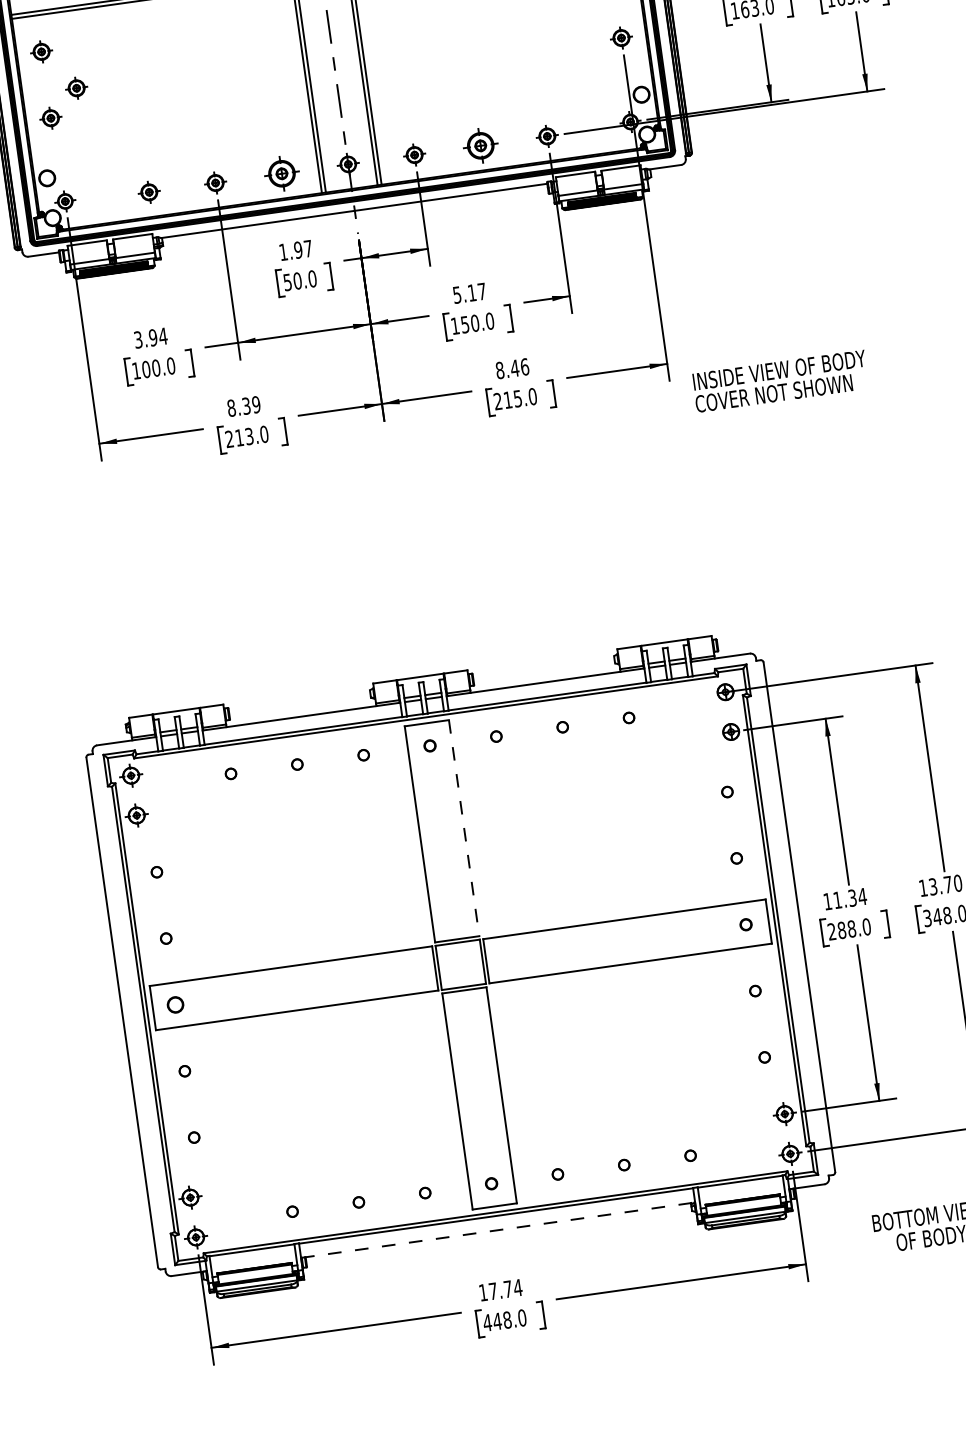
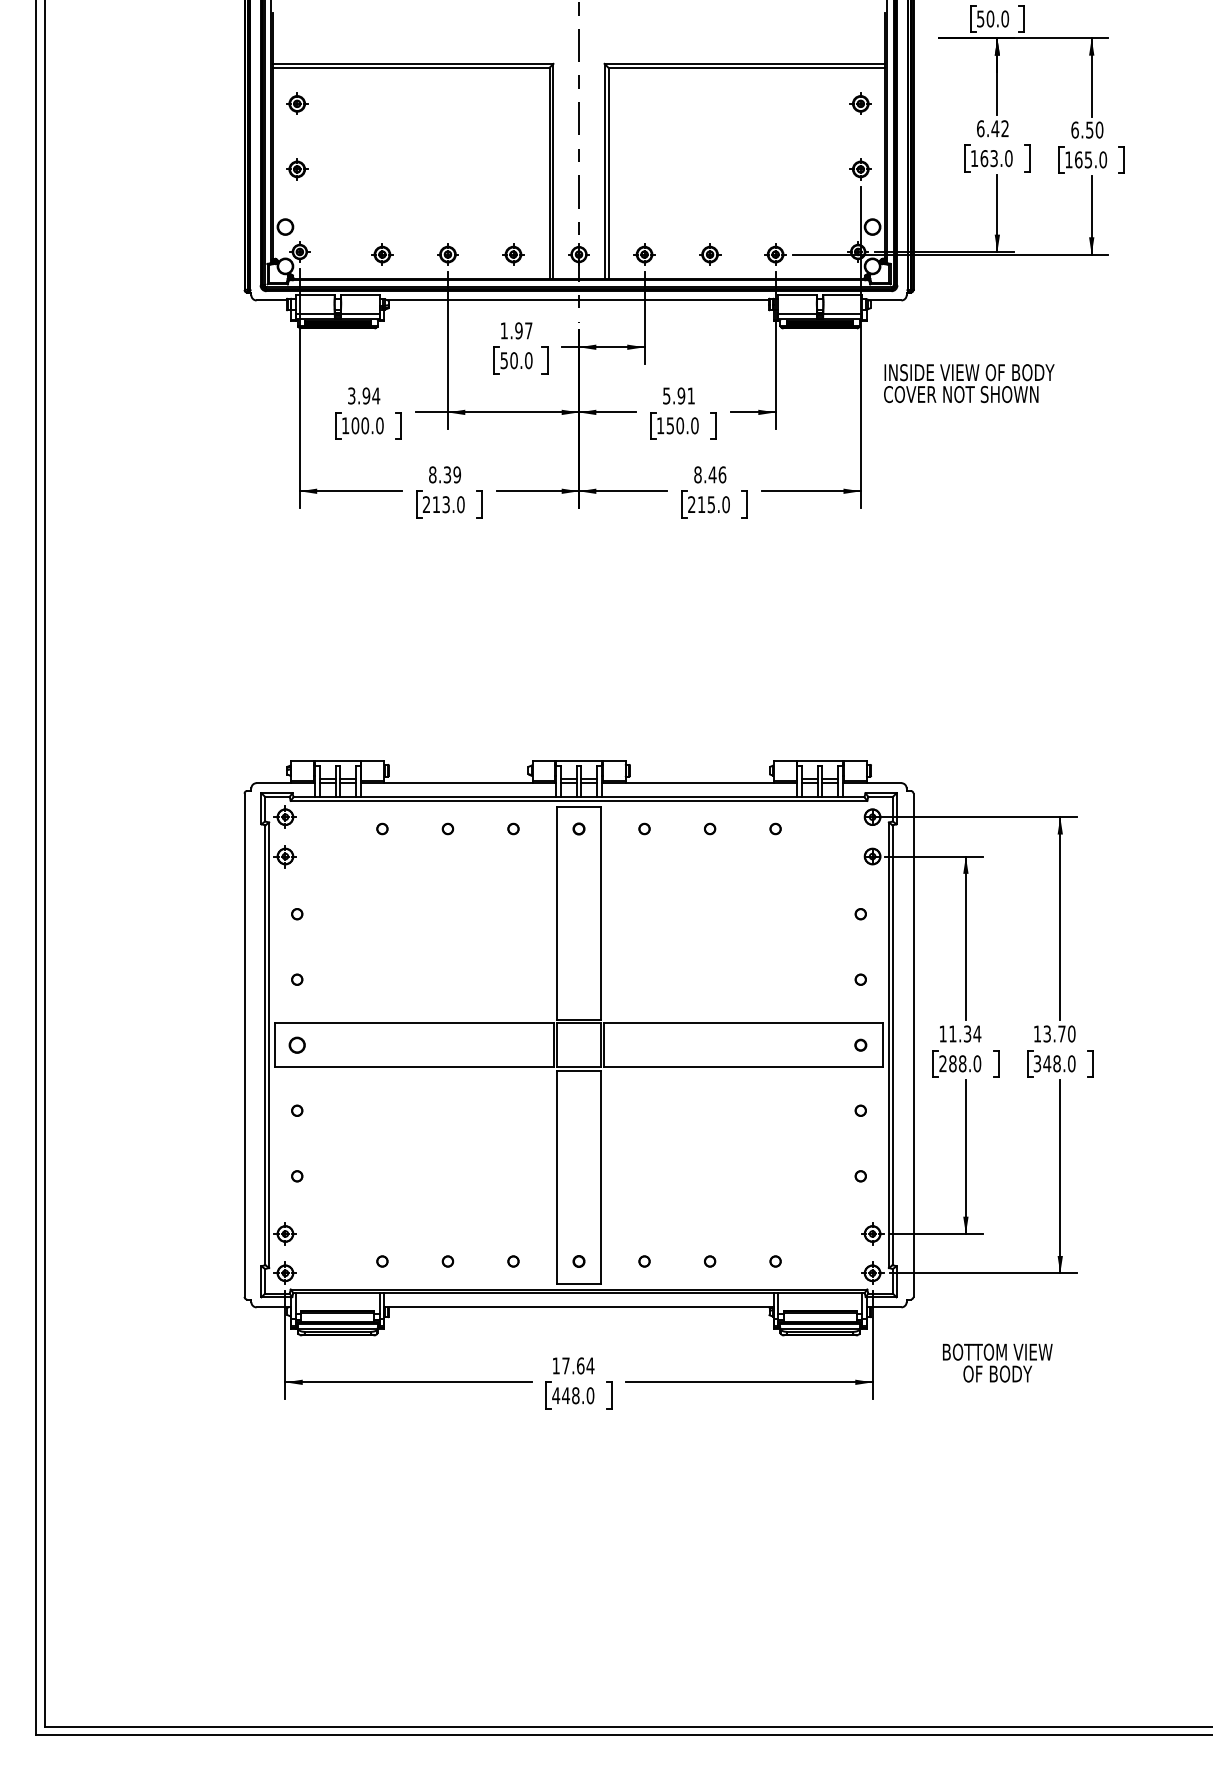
part: (76, 87) -> (326, 143), removed
part: (481, 145) -> (710, 254), size x0.62
part: (281, 173) -> (513, 254), size x0.62
text: (476, 291) -> (685, 395), 5.17 -> 5.91
text: (780, 381) -> (969, 383), moved
line: (463, 828) -> (600, 913), dashed -> solid
line: (498, 1230) -> (579, 1307), dashed -> solid
text: (507, 1288) -> (580, 1365), 17.74 -> 17.64

